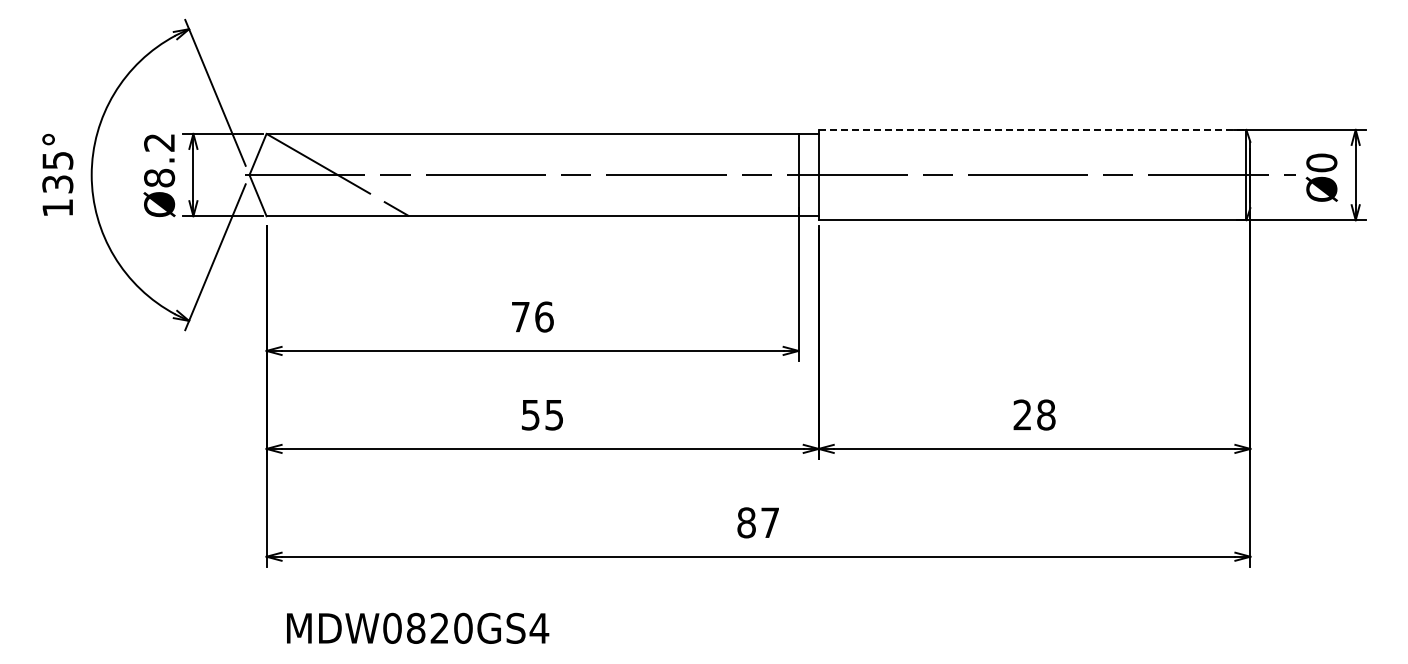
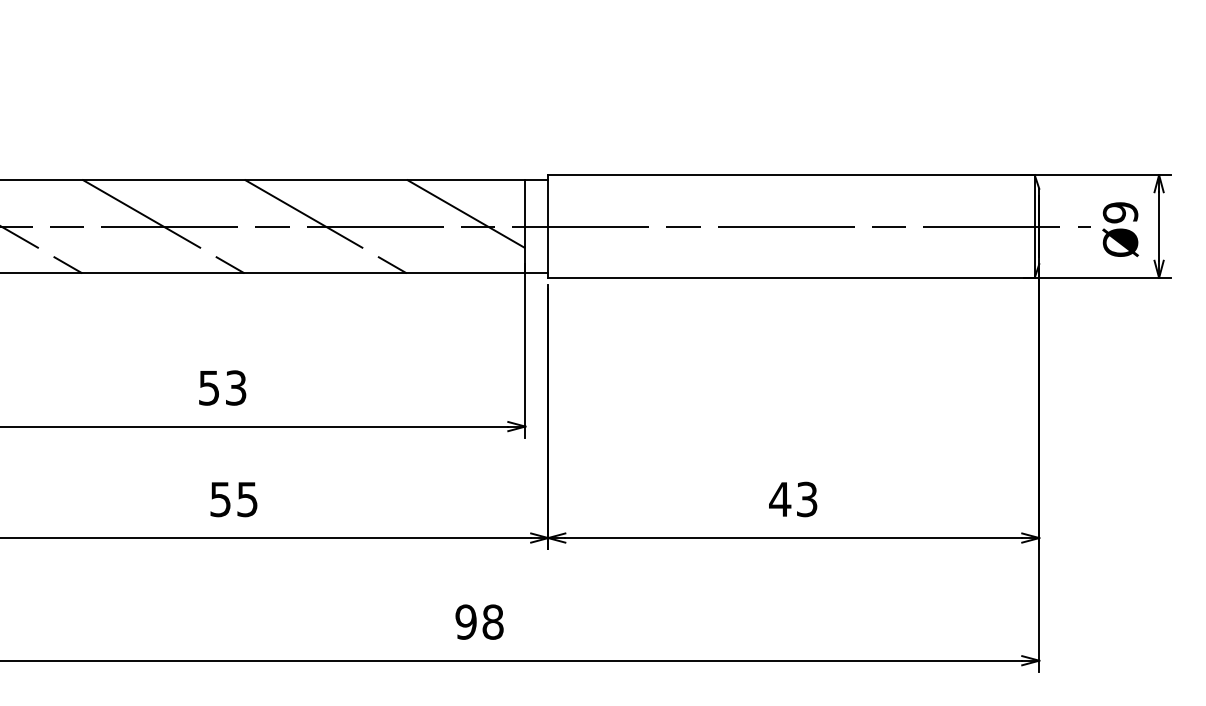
line: (1032, 129) -> (791, 174), dashed -> solid
text: (1321, 162) -> (1120, 212), Ø0 -> Ø9
line: (746, 163) -> (466, 213), added
line: (480, 174) -> (163, 225), added
line: (622, 174) -> (325, 225), added
text: (532, 316) -> (222, 387), 76 -> 53
text: (1033, 414) -> (792, 498), 28 -> 43
text: (758, 522) -> (479, 621), 87 -> 98

